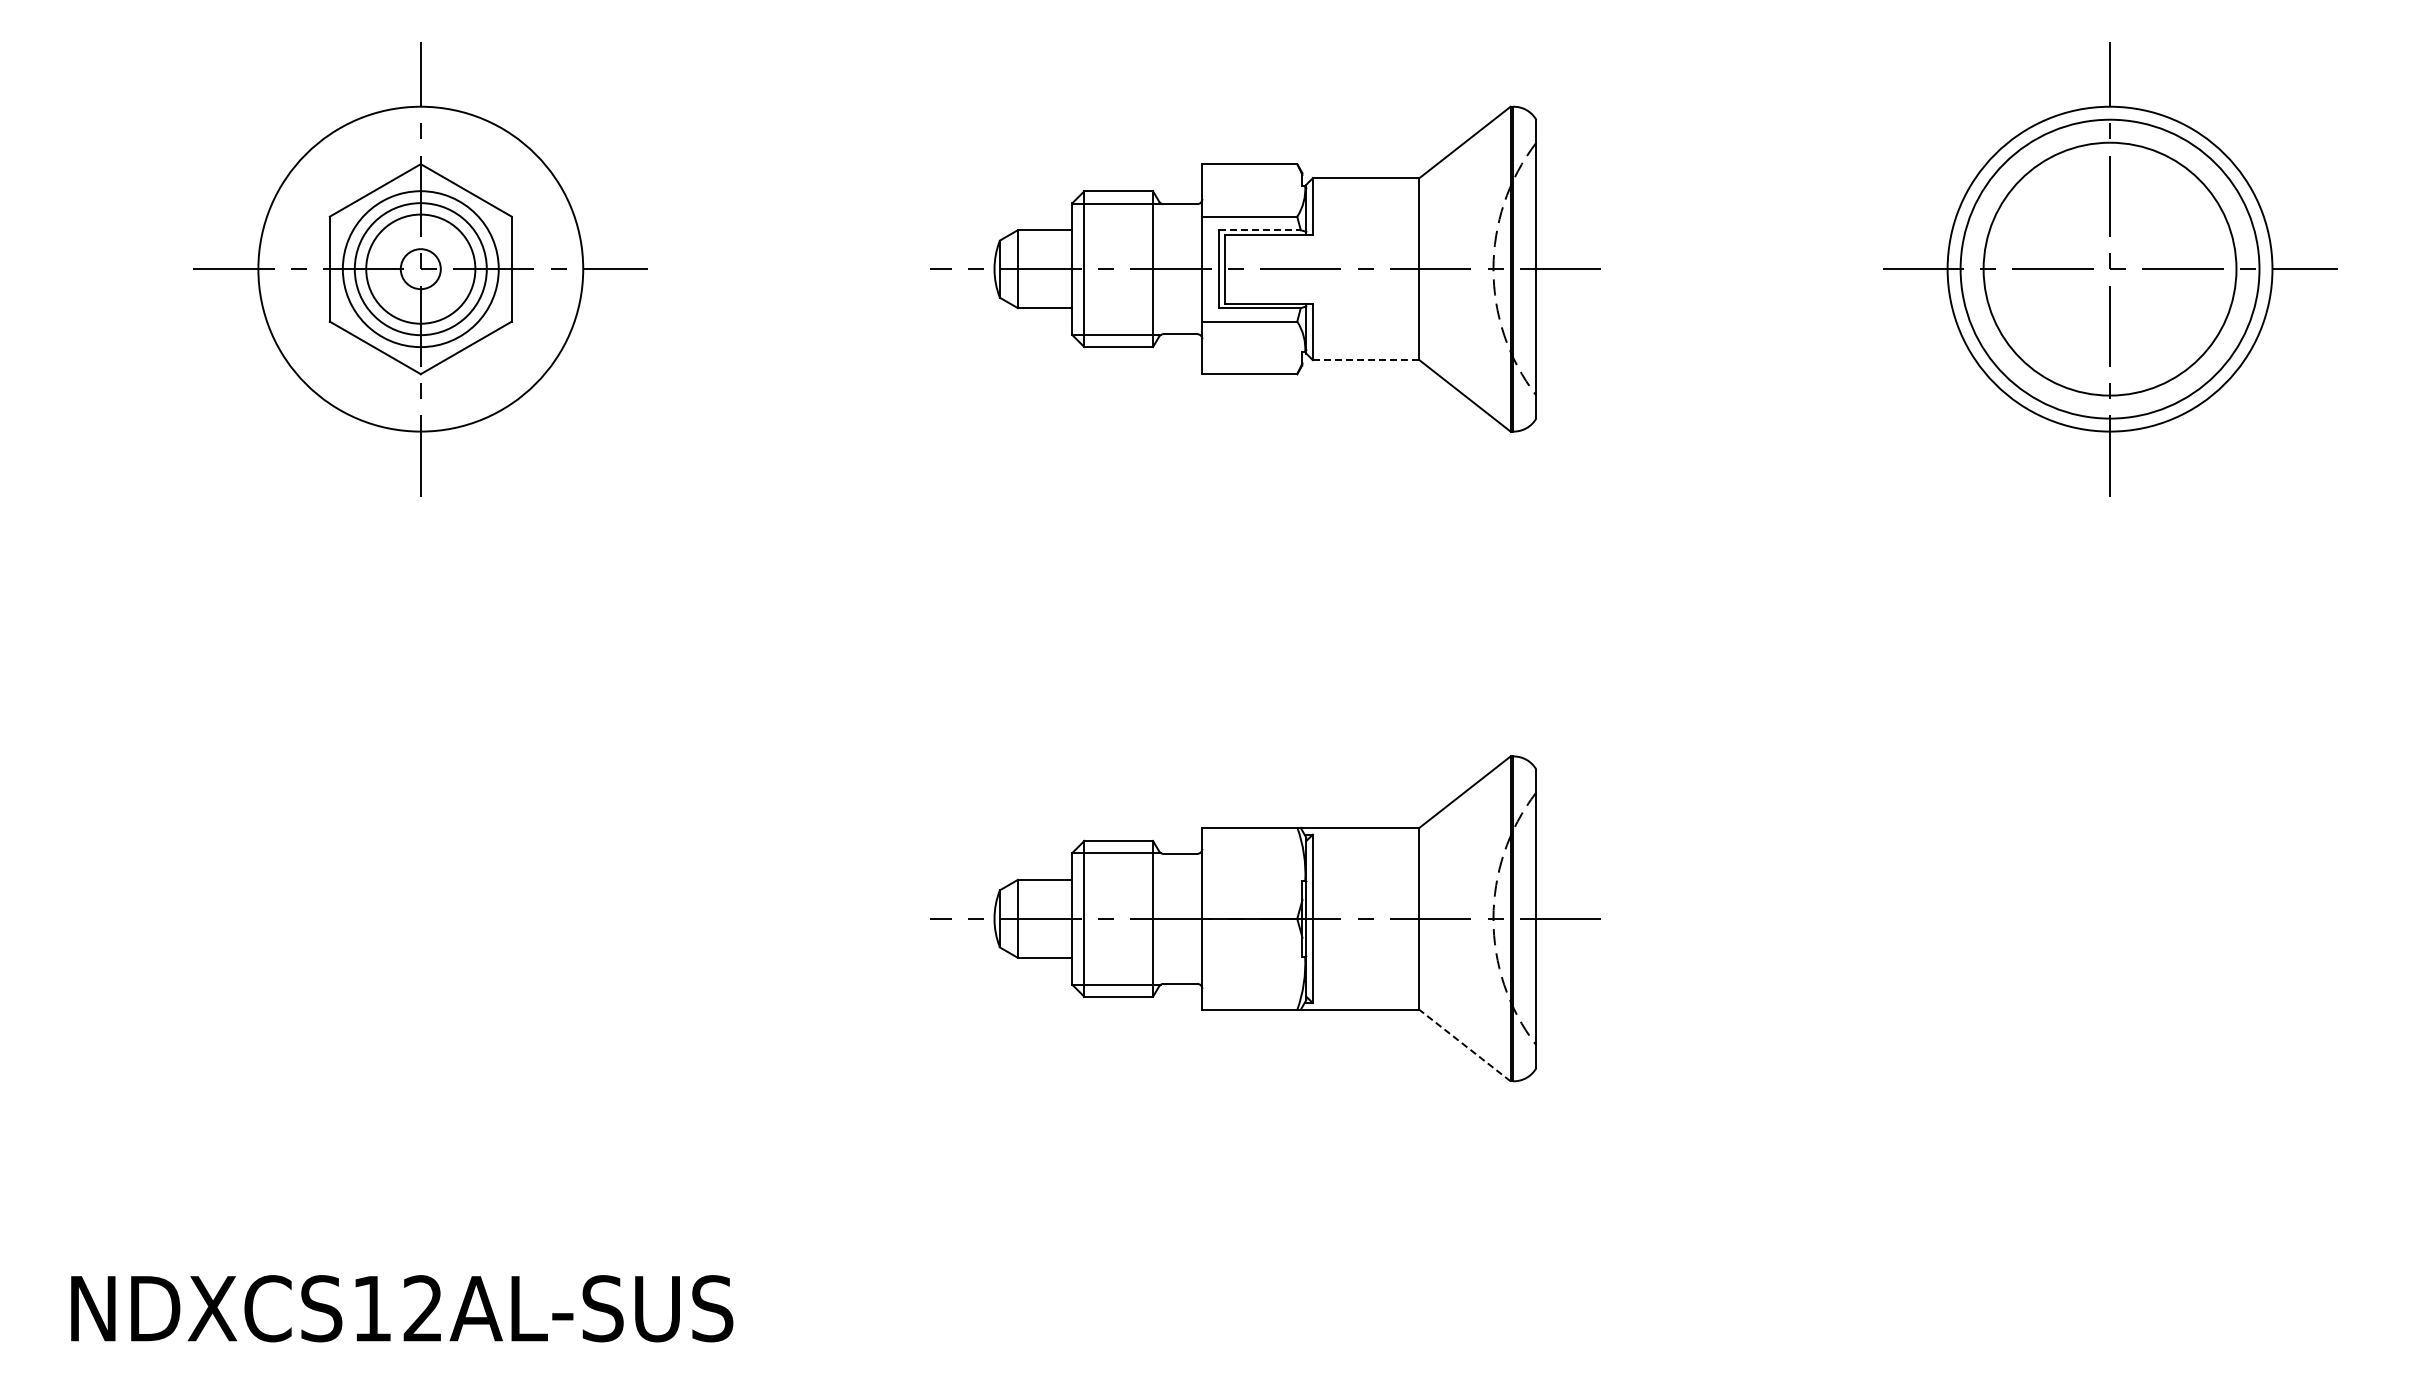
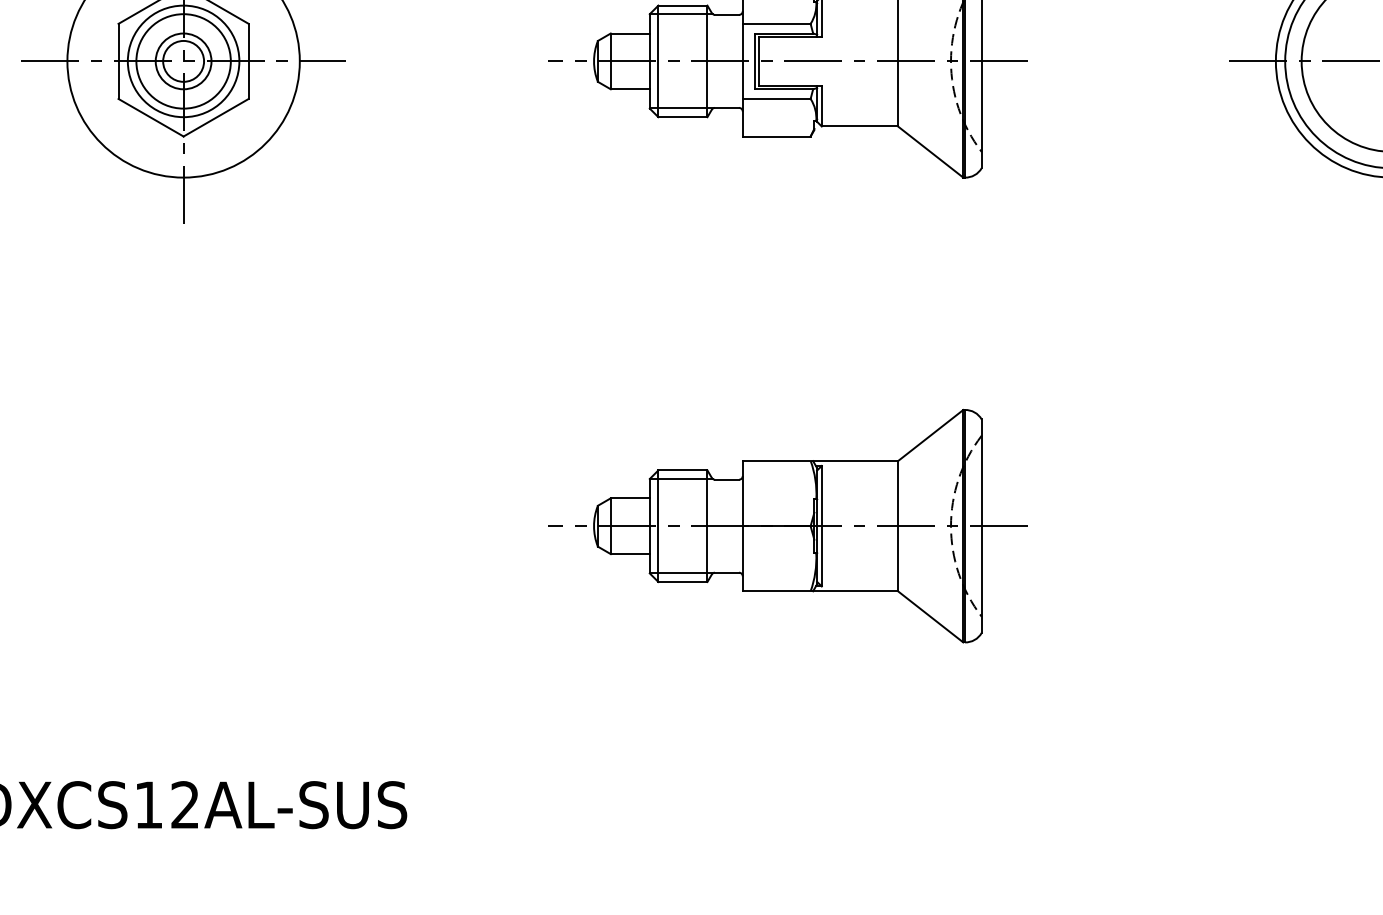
line: (1260, 230) -> (784, 33), dashed -> solid
circle: (420, 268) -> (183, 60), size x1.43
circle: (420, 269) -> (183, 61), size x0.71
line: (1366, 360) -> (860, 126), dashed -> solid
line: (1465, 1045) -> (930, 616), dashed -> solid

